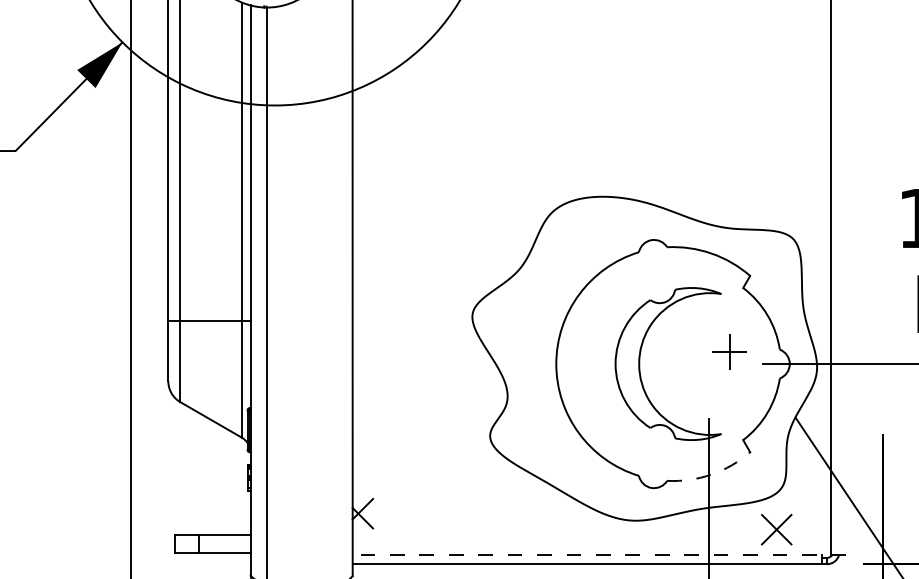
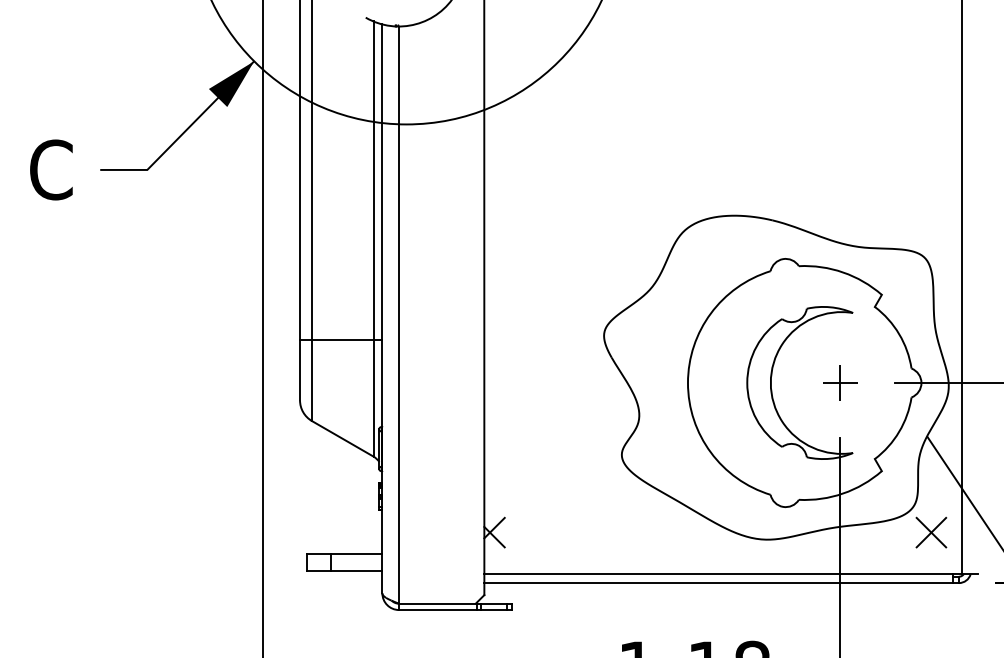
part: (729, 351) -> (840, 382), moved
arc: (711, 474) -> (843, 493), dashed -> solid
part: (776, 529) -> (931, 532), moved
line: (599, 555) -> (731, 574), dashed -> solid

